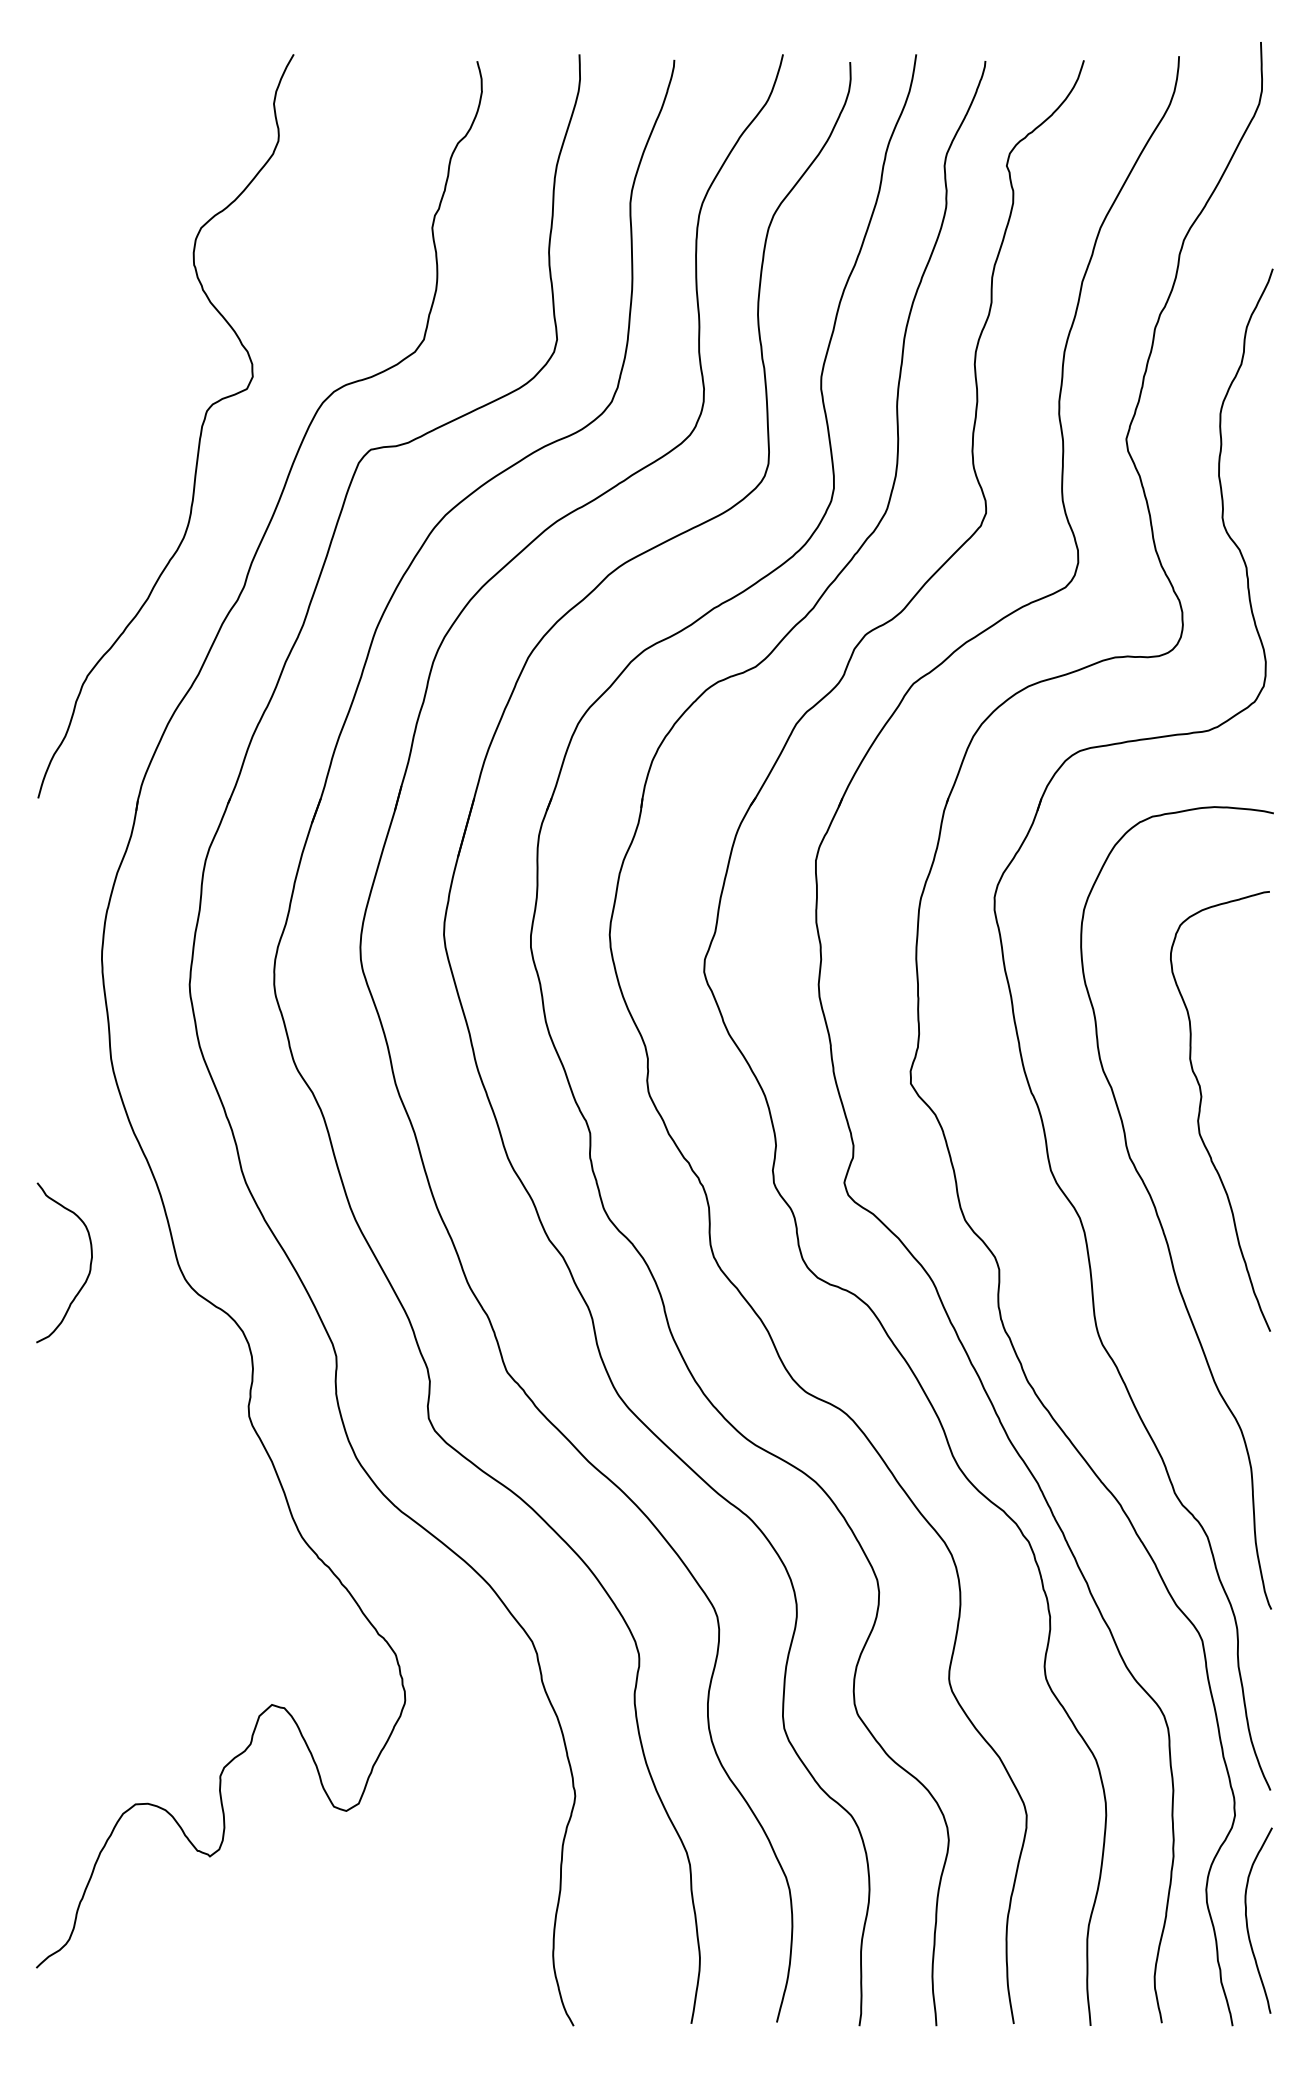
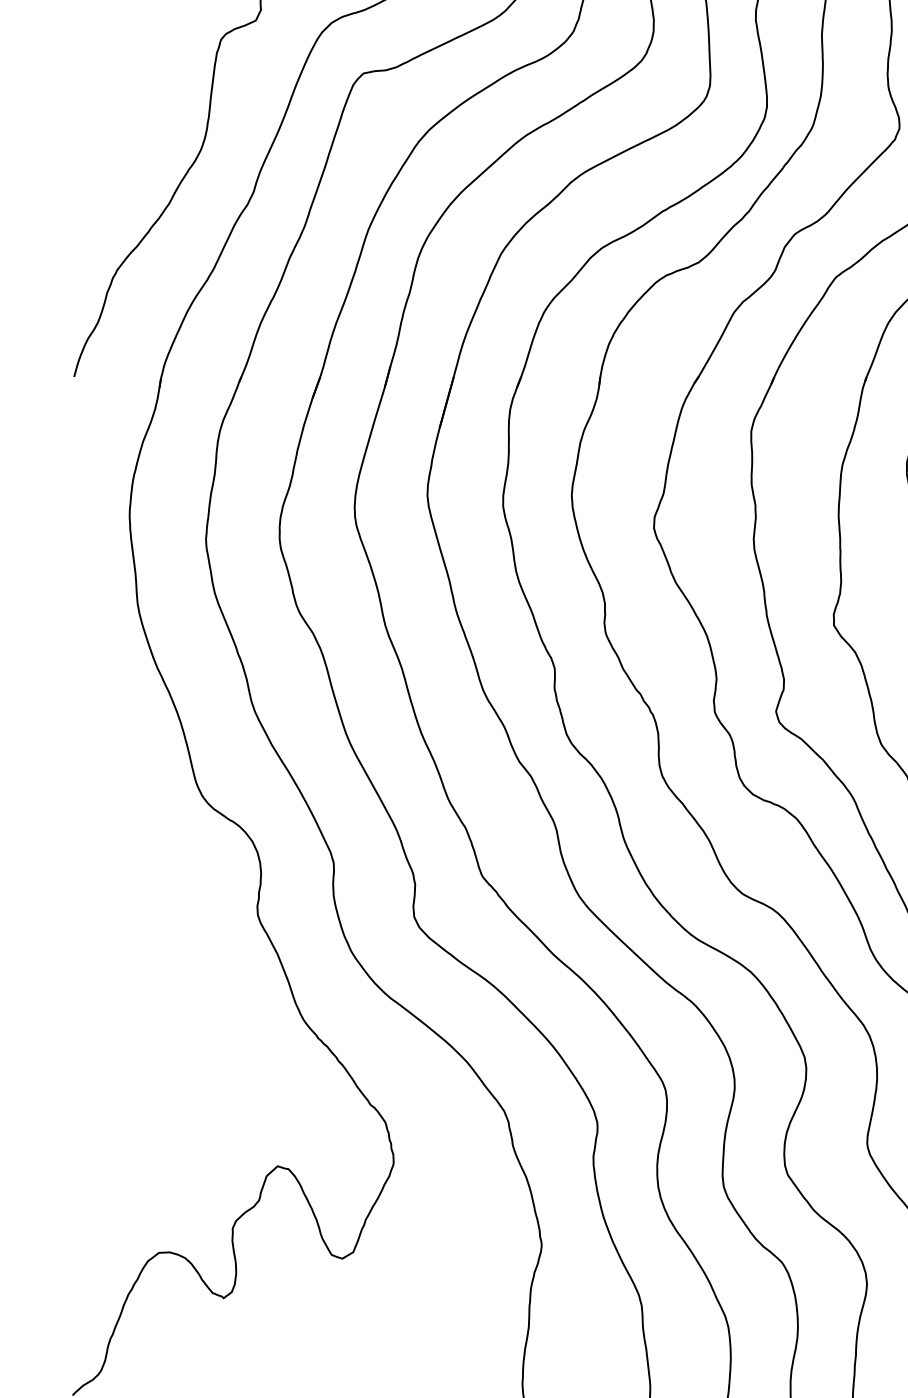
curve: (89, 1265) -> (118, 783), removed

